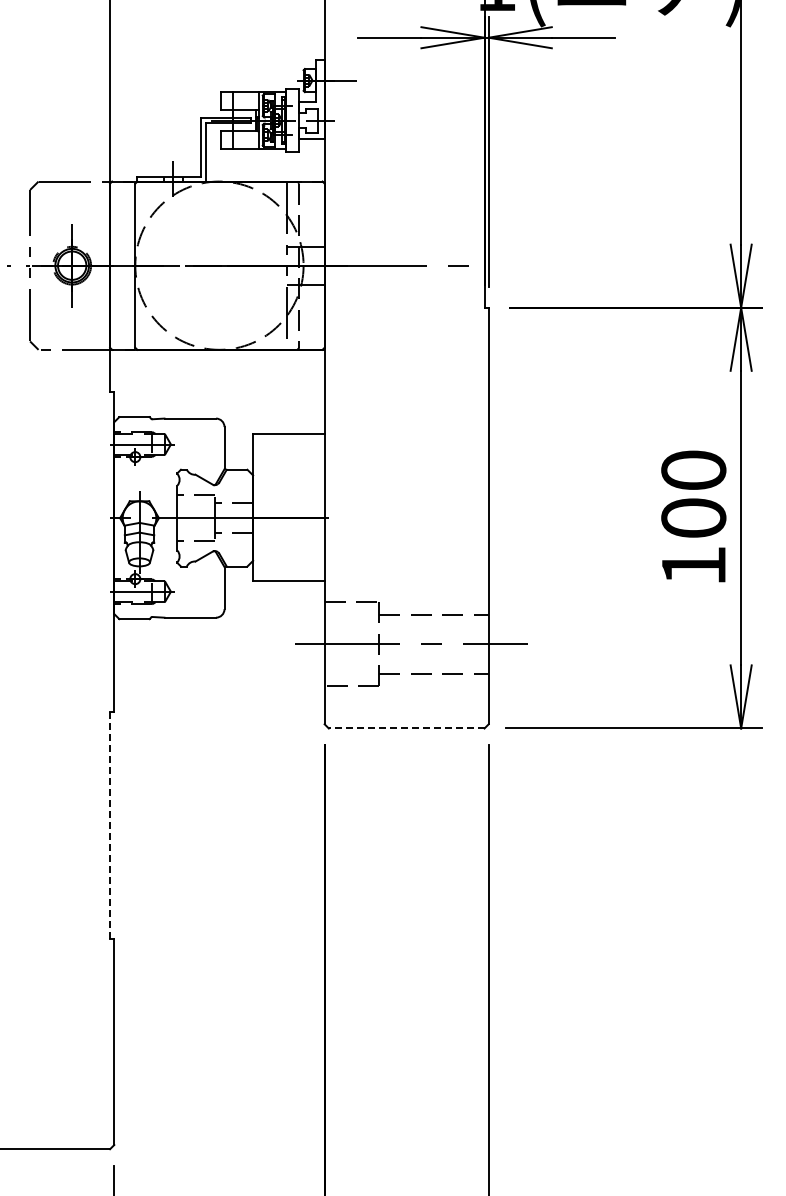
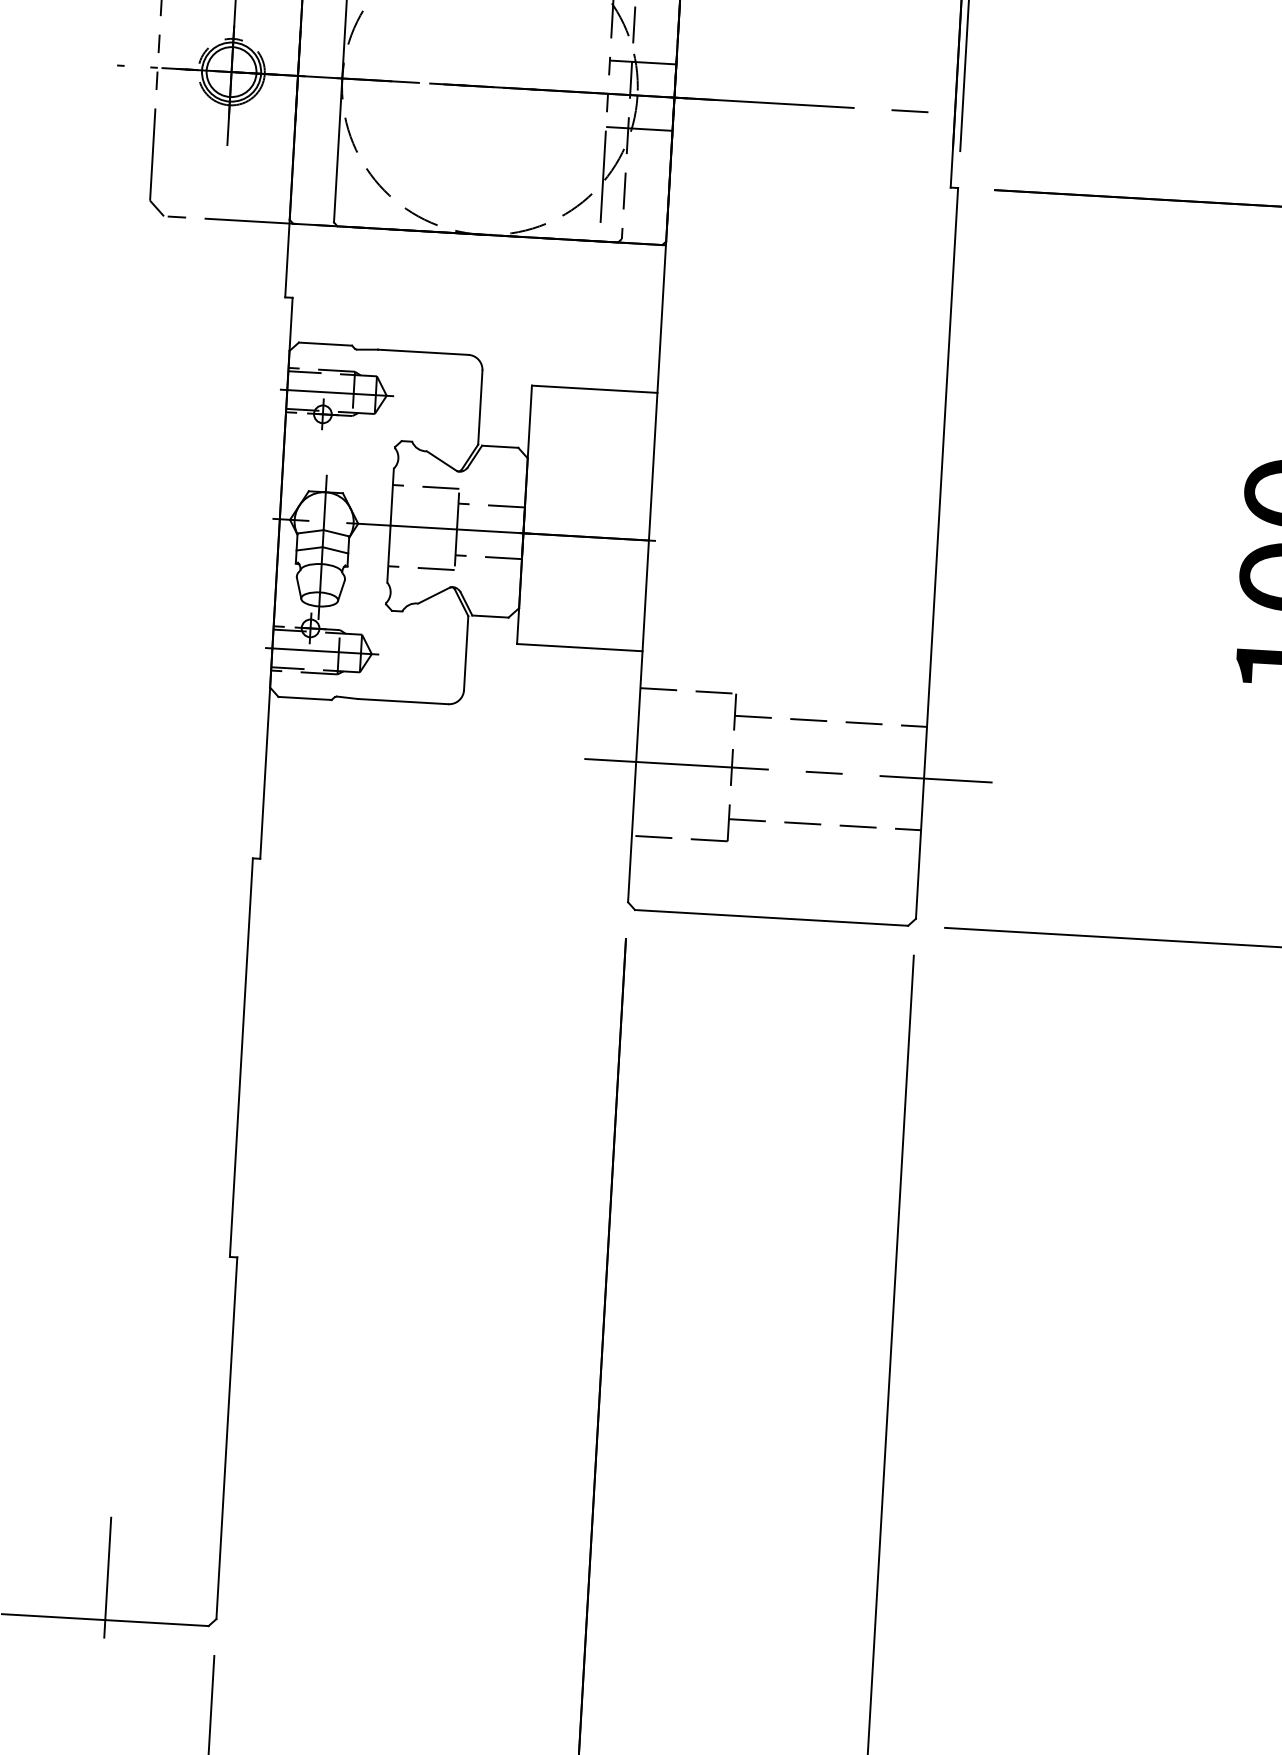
line: (406, 728) -> (771, 917), dashed -> solid
line: (110, 825) -> (242, 1058), dashed -> solid
line: (51, 1124) -> (108, 1576), added

